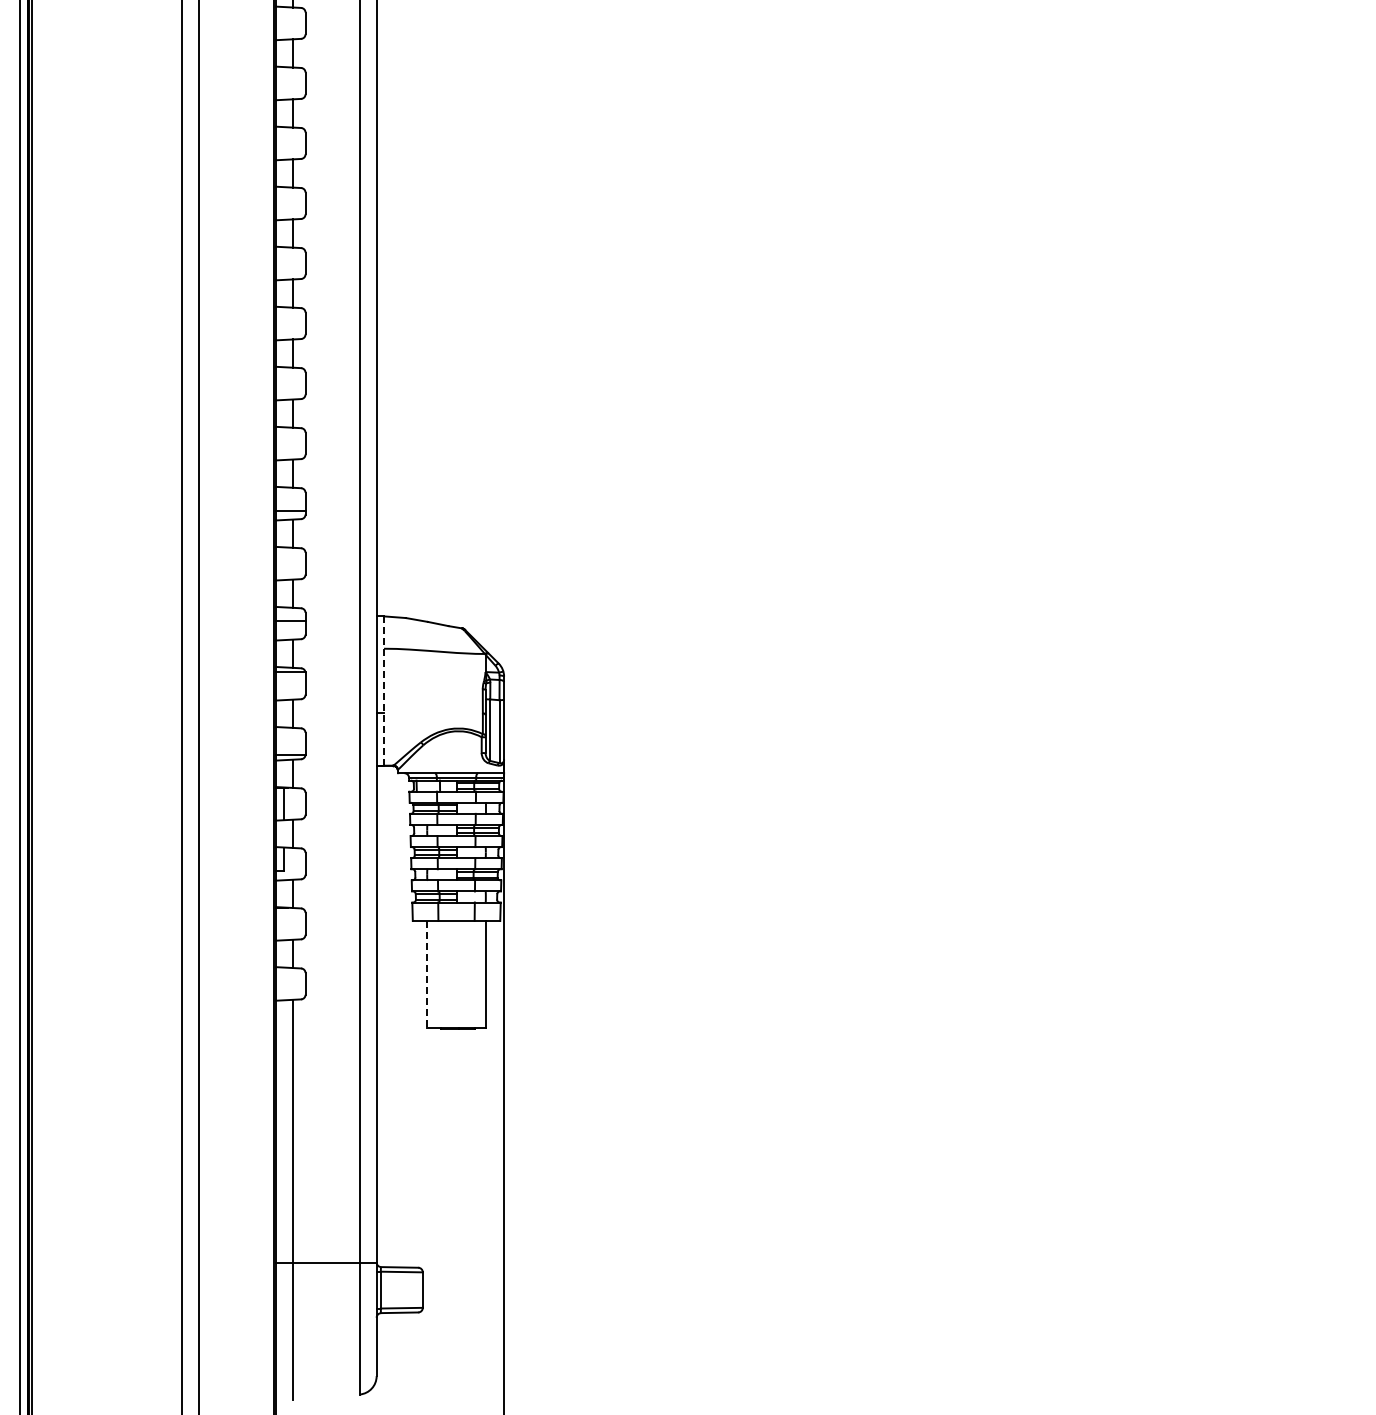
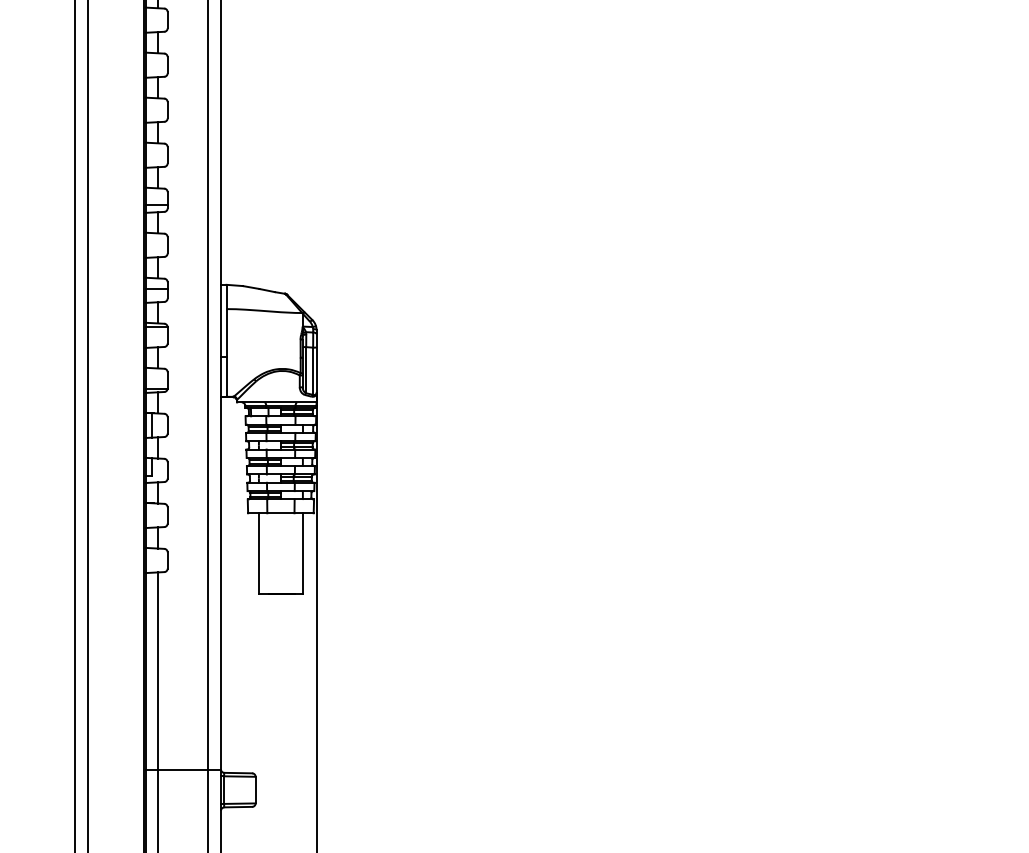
line: (384, 691) -> (226, 341), dashed -> solid
line: (427, 974) -> (259, 553), dashed -> solid

